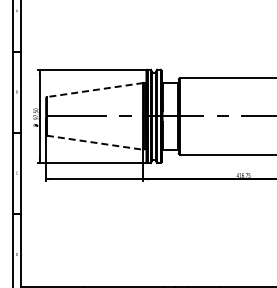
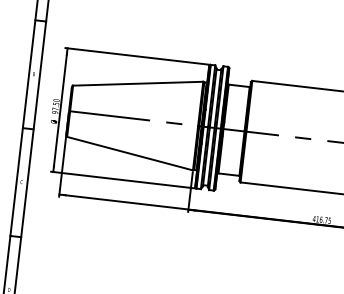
line: (95, 90) -> (138, 84), dashed -> solid
line: (95, 142) -> (130, 153), dashed -> solid

